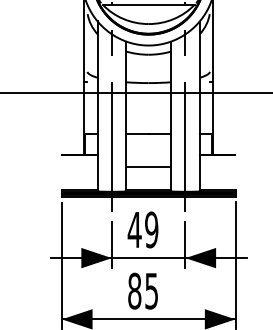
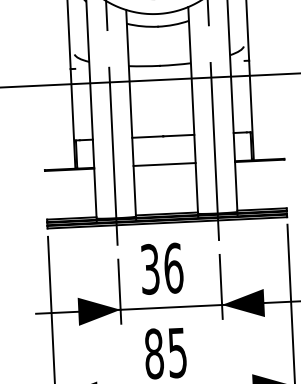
line: (148, 166) -> (164, 164), moved
text: (142, 229) -> (160, 268), 49 -> 36

